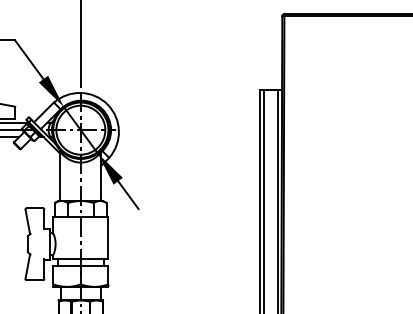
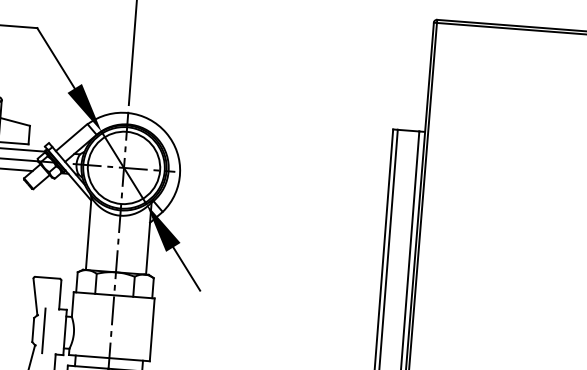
line: (35, 244) -> (44, 331), added

